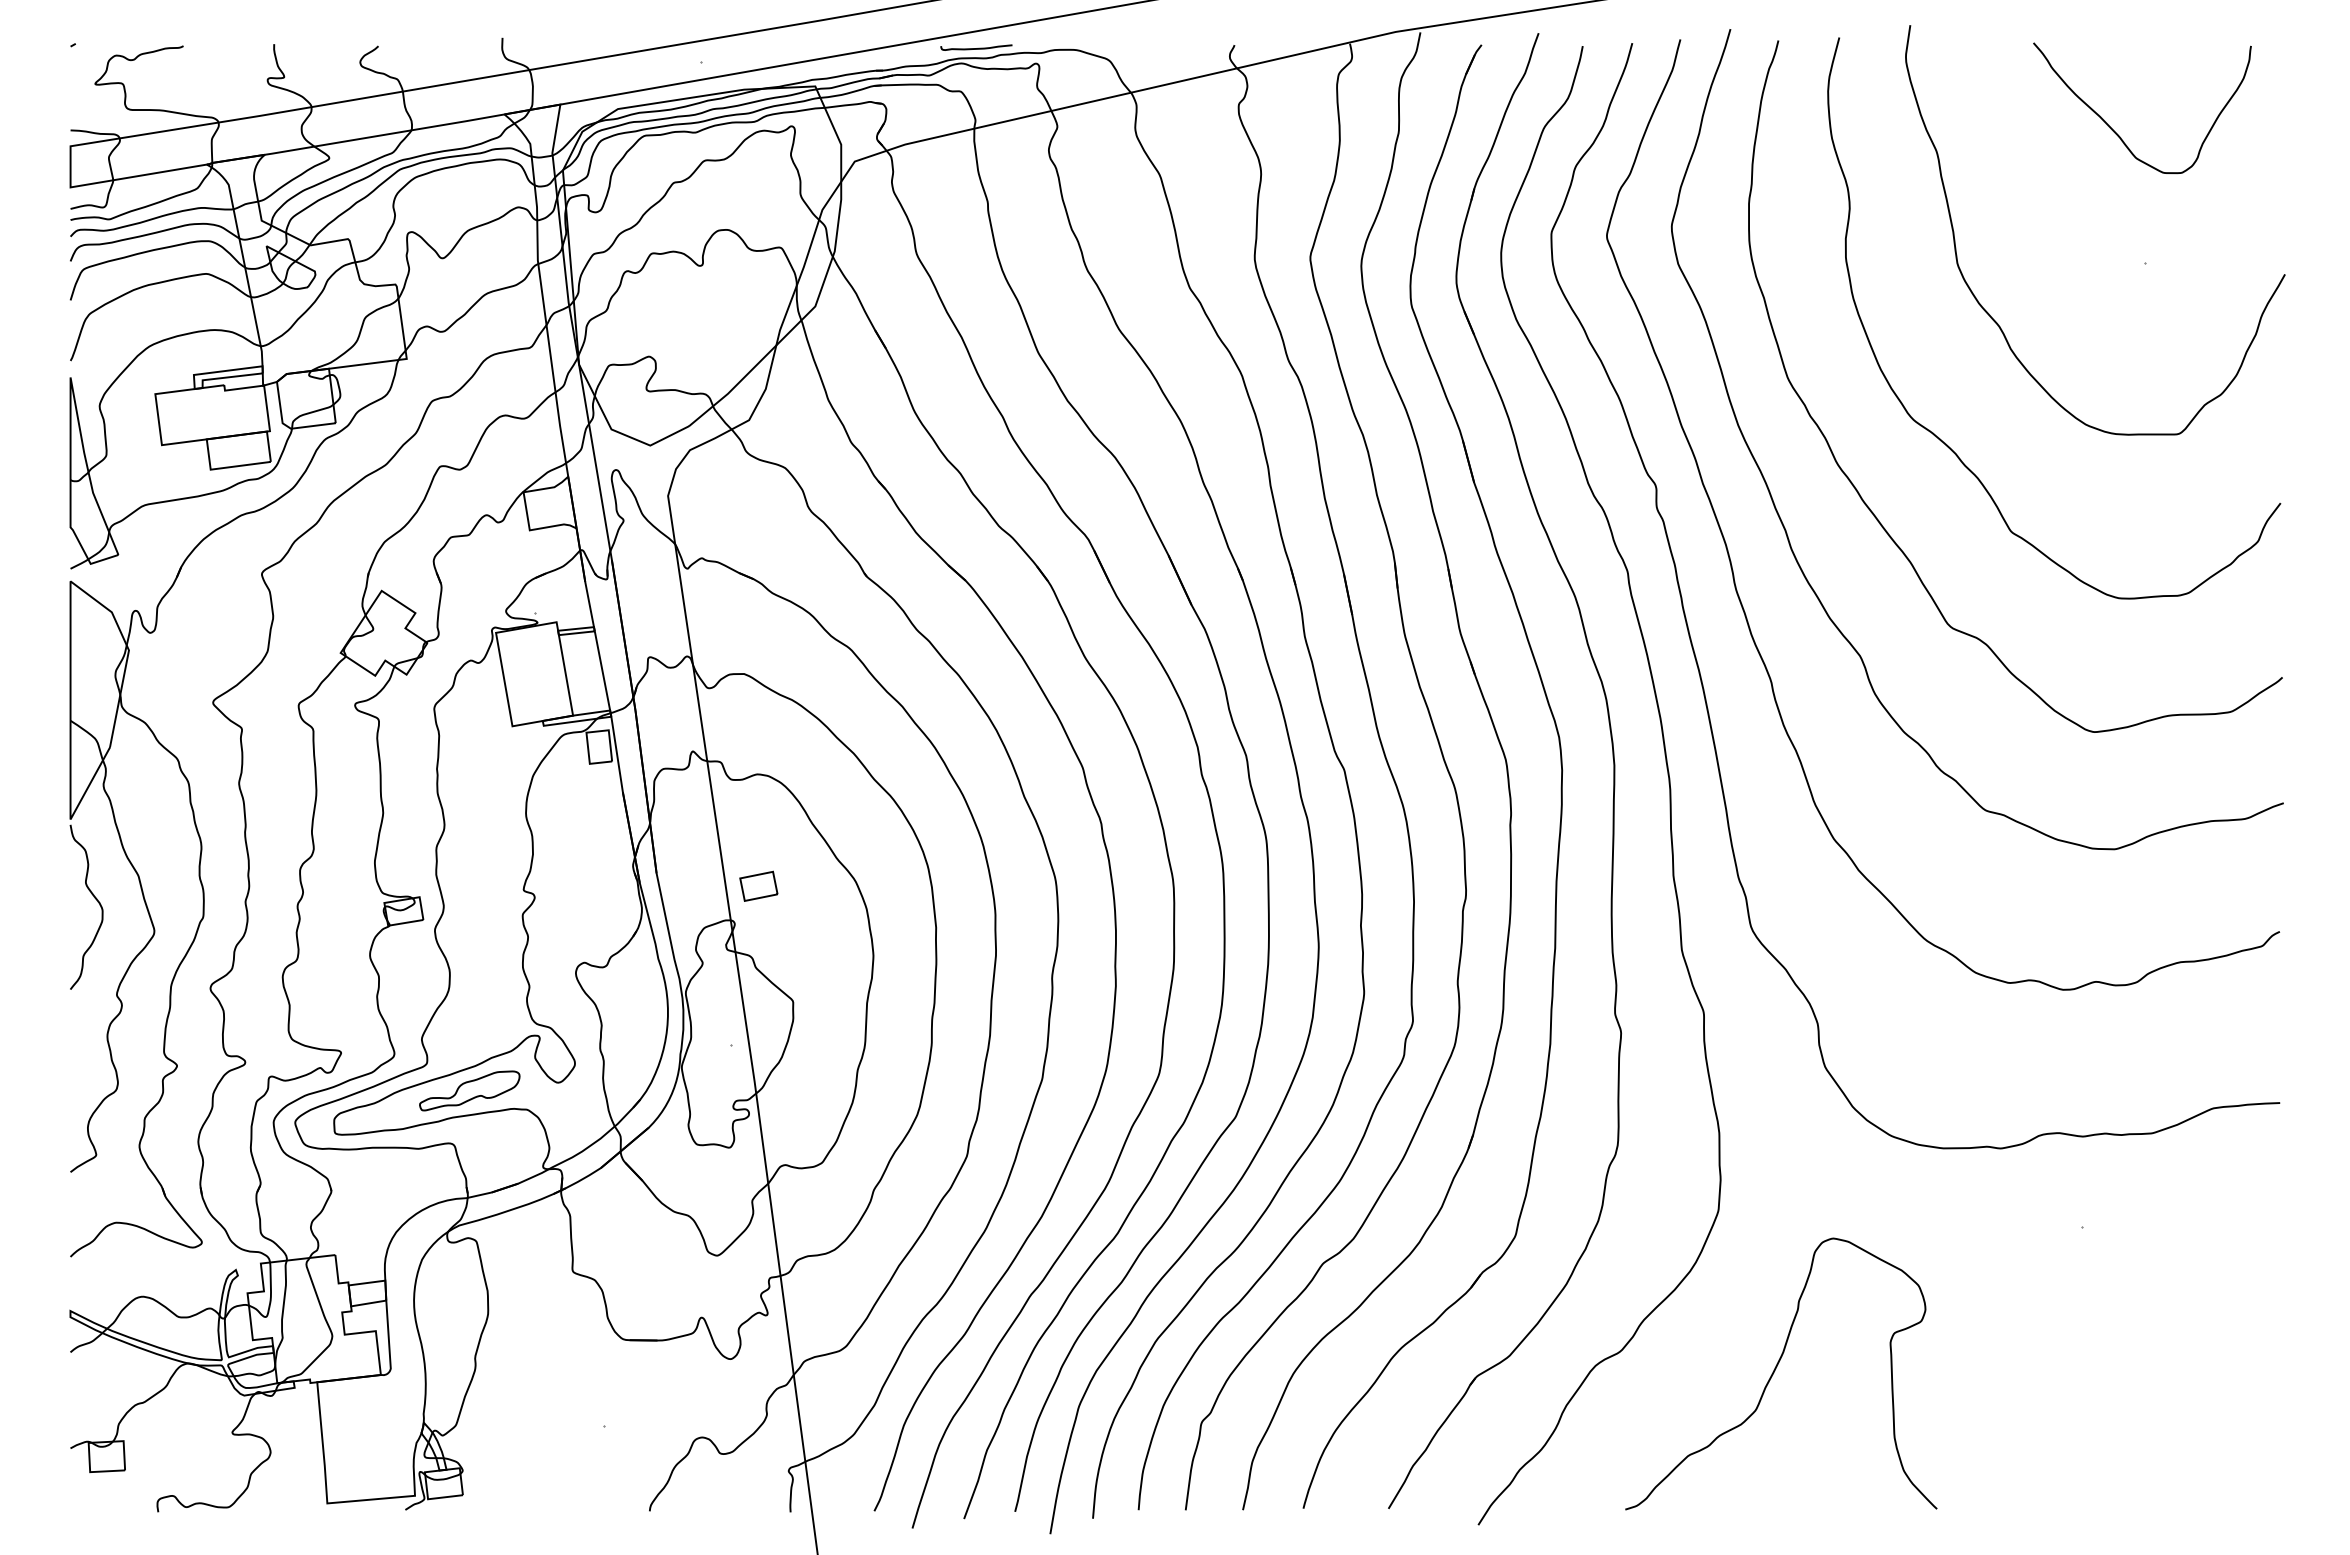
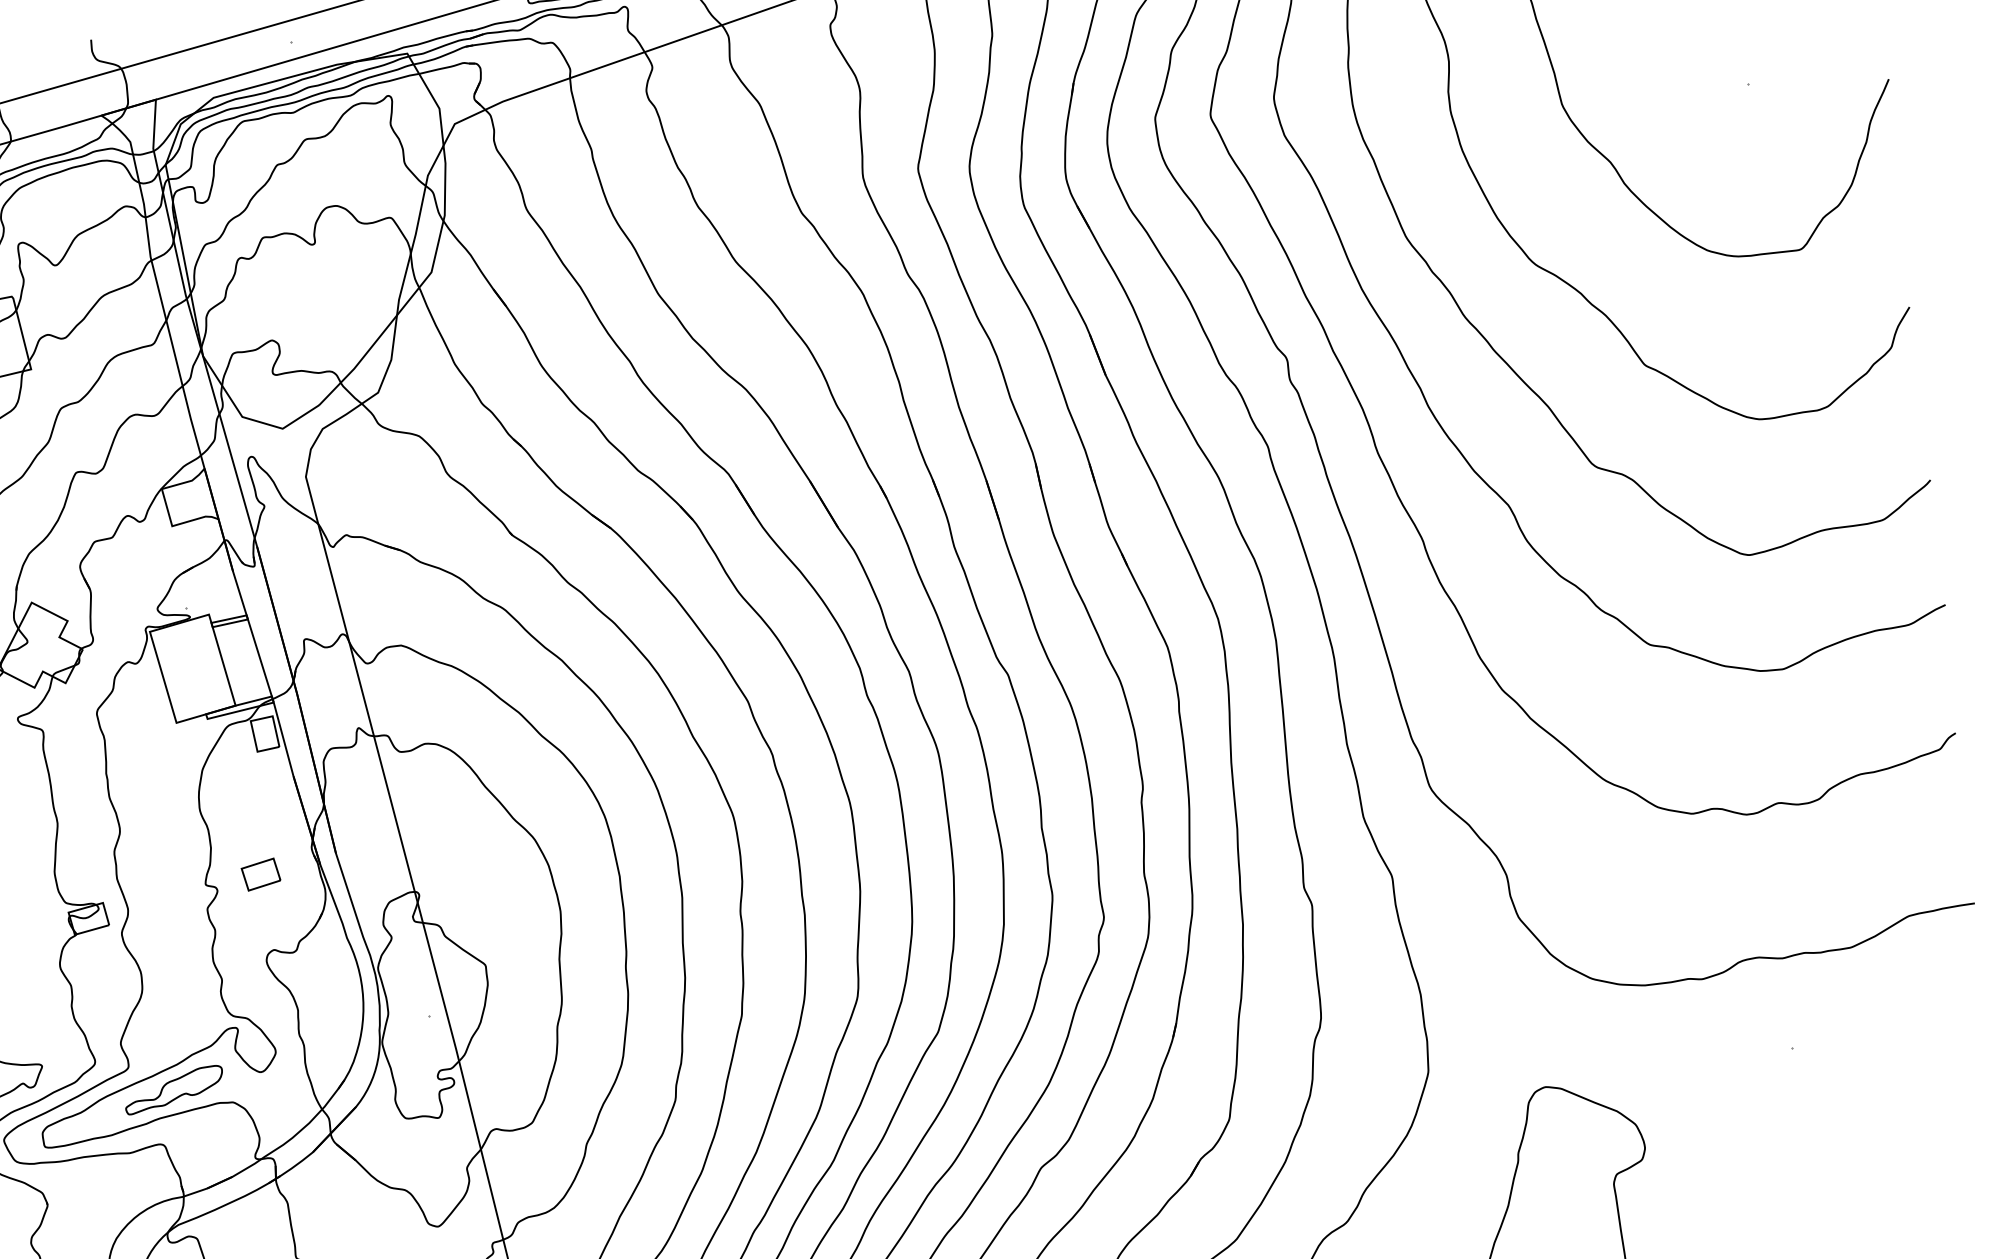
part: (758, 885) -> (260, 873), moved

